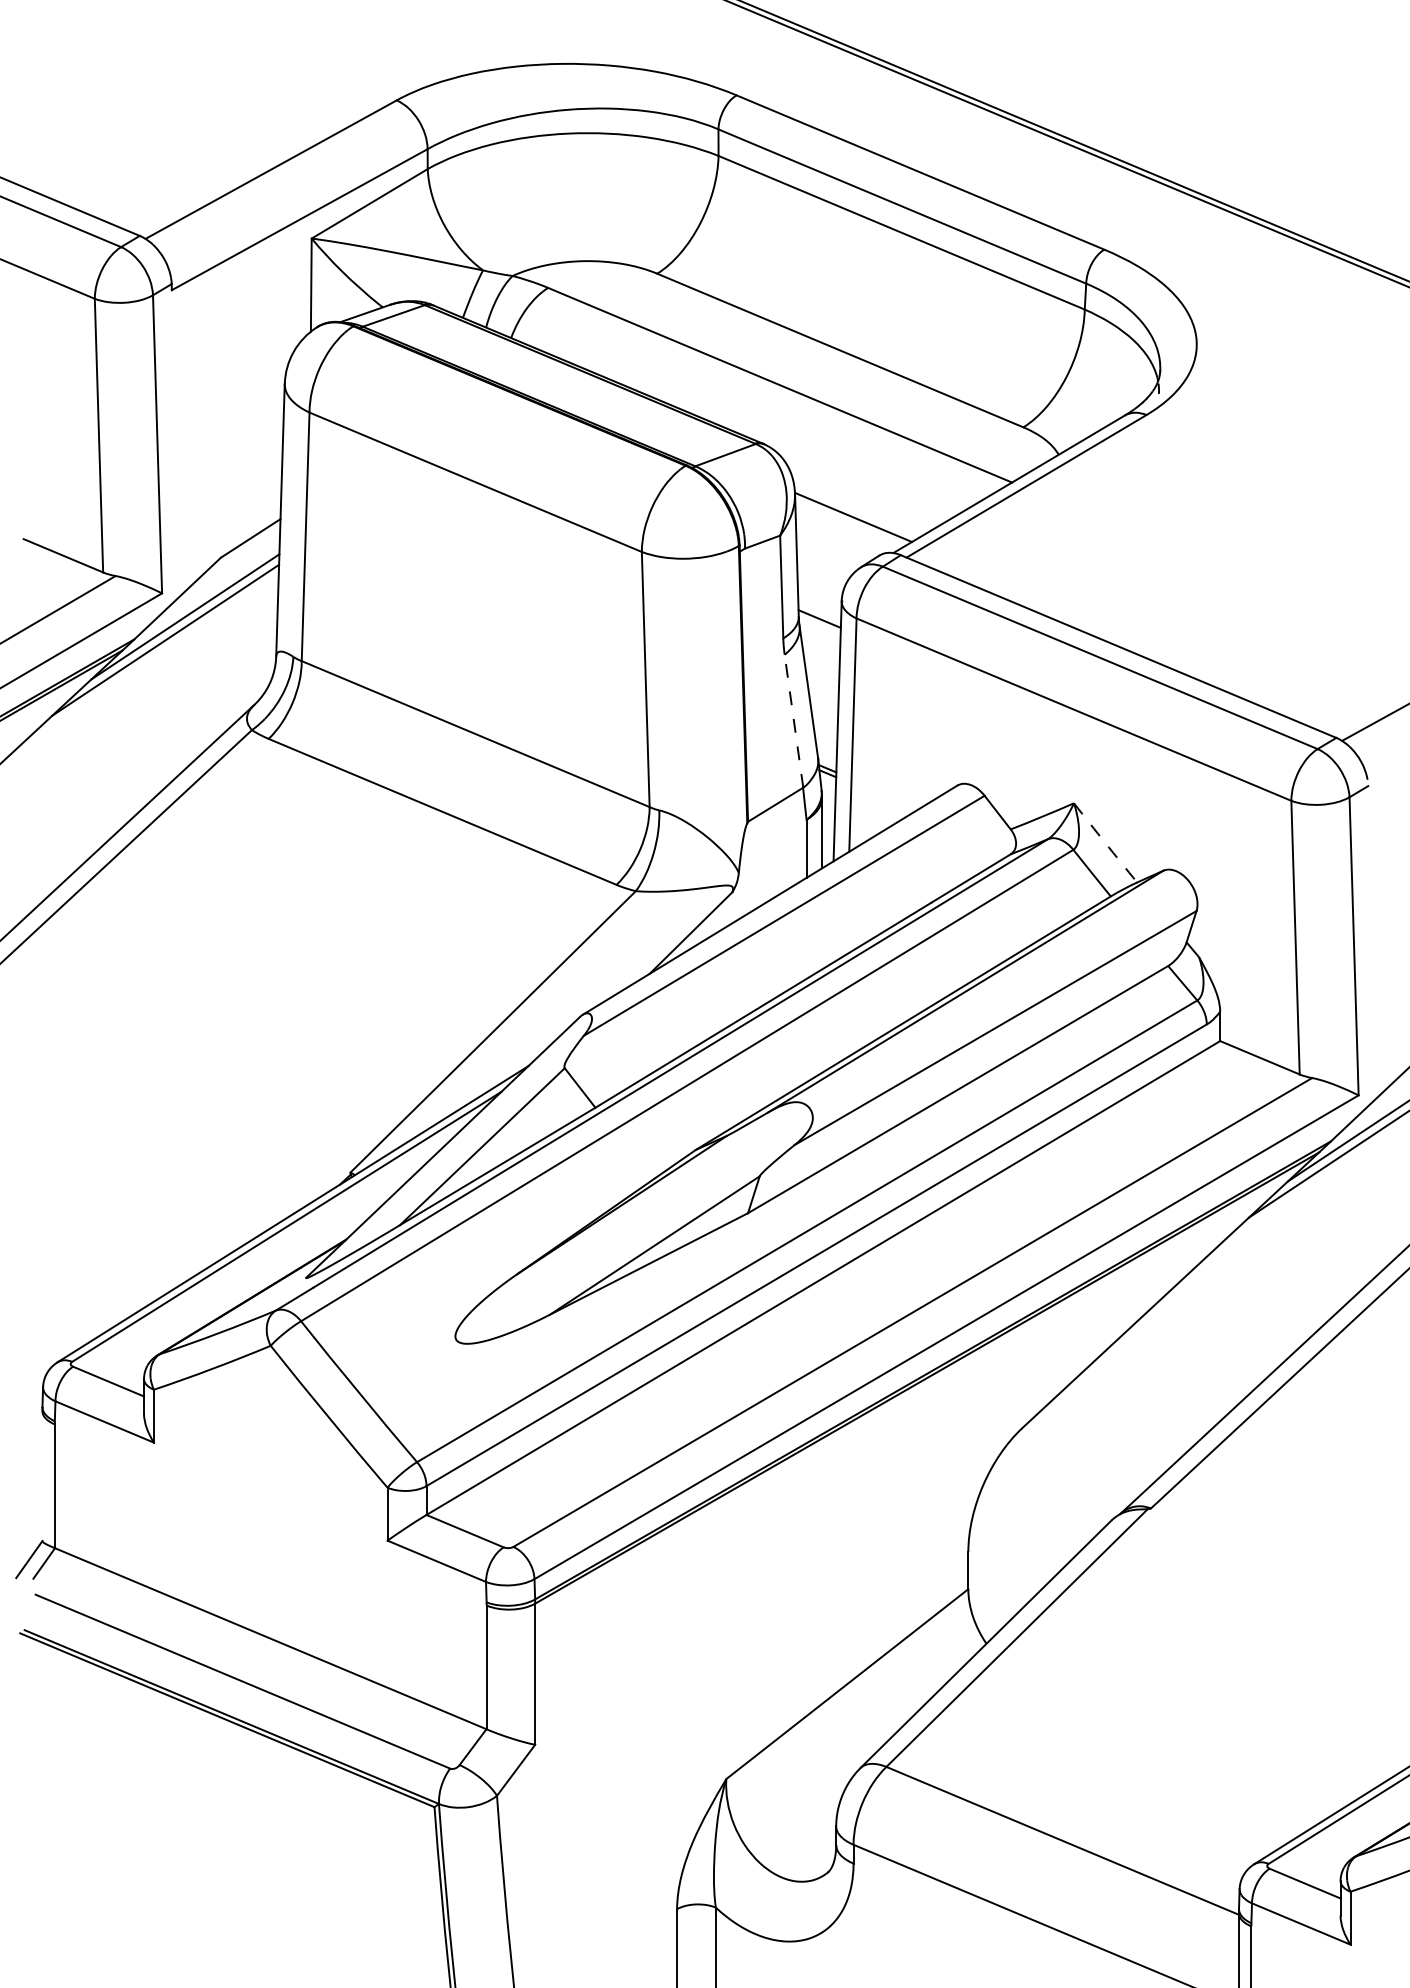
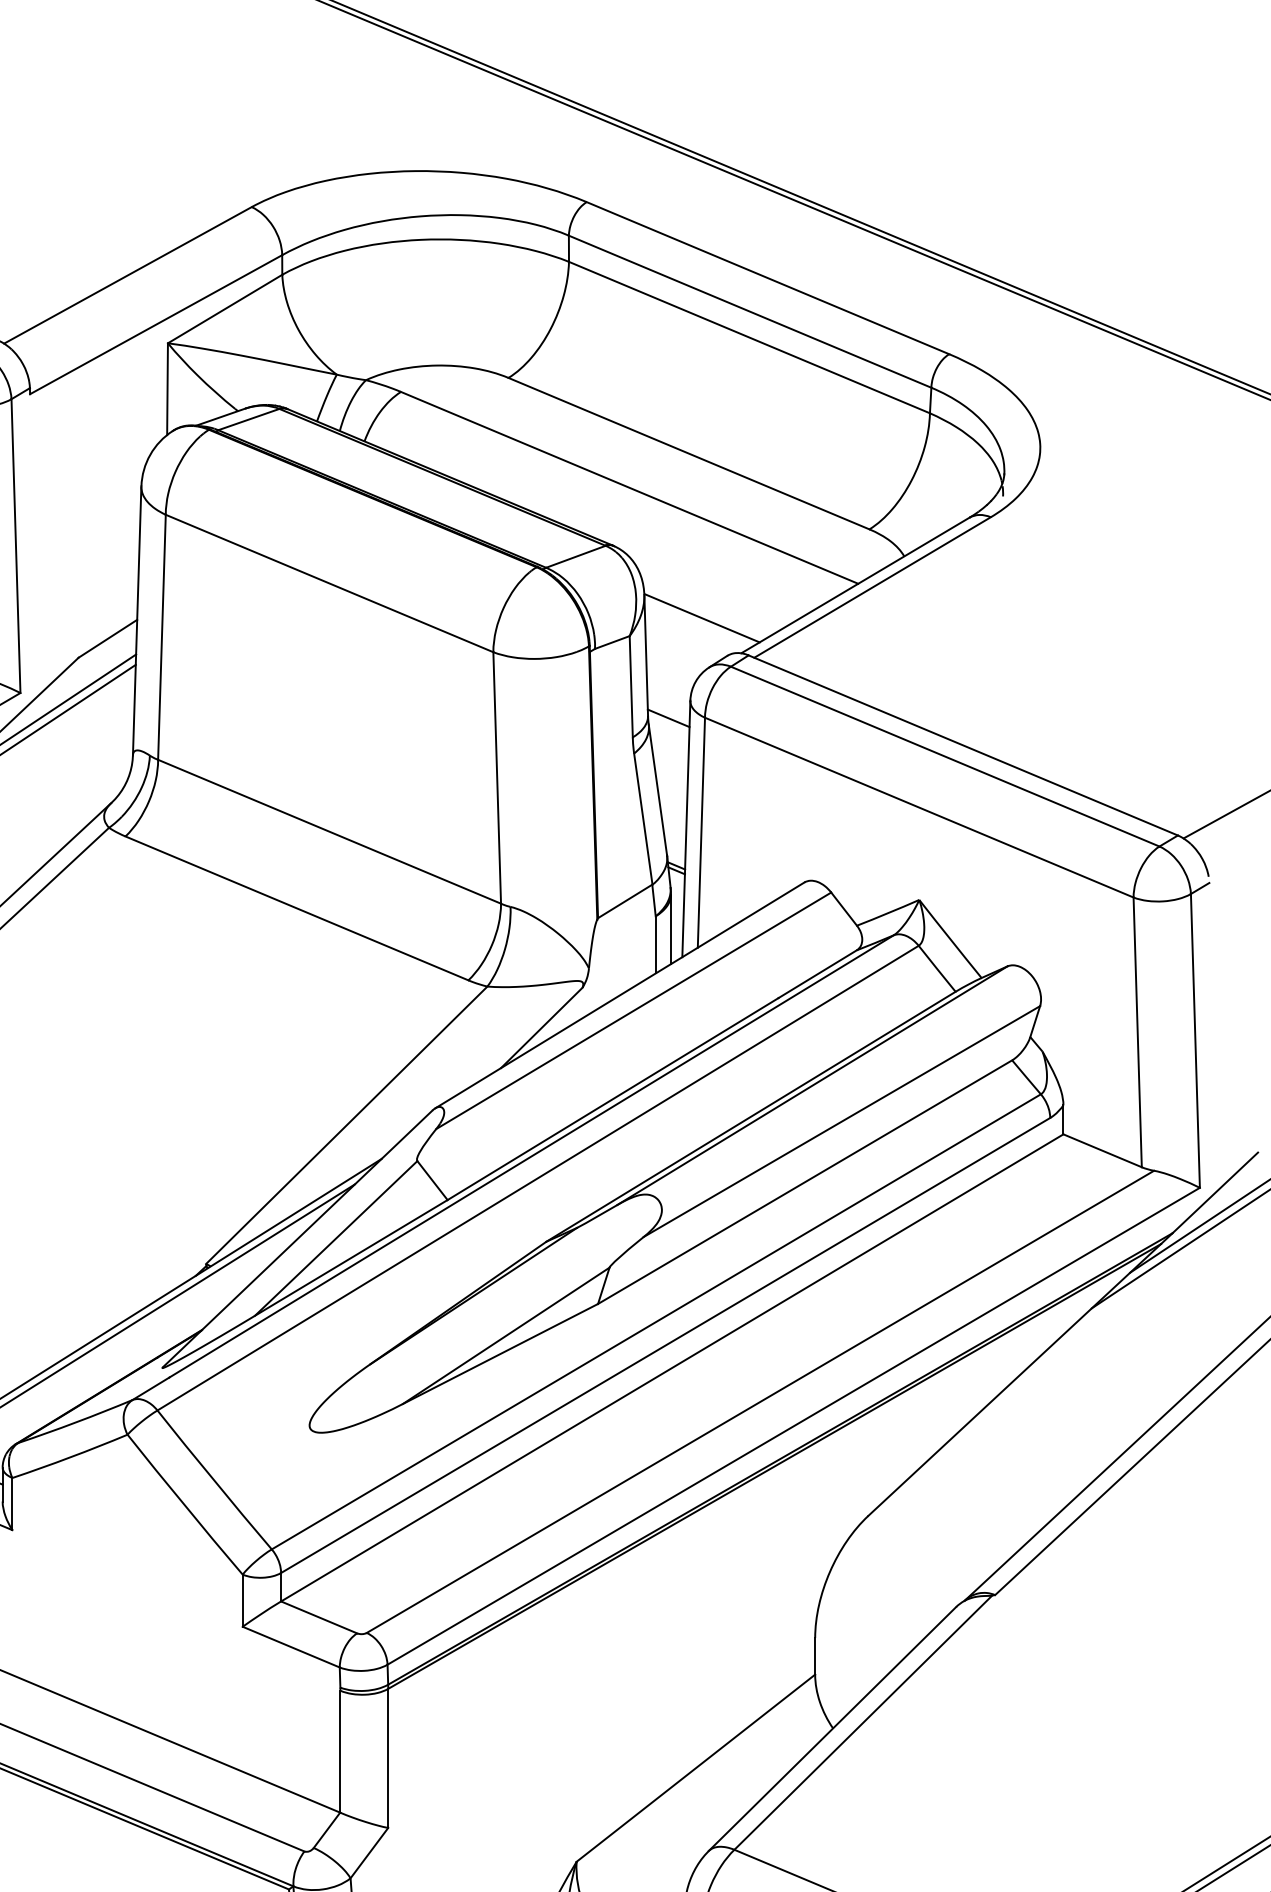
line: (793, 720) -> (642, 818), dashed -> solid
arc: (1105, 843) -> (950, 939), dashed -> solid

